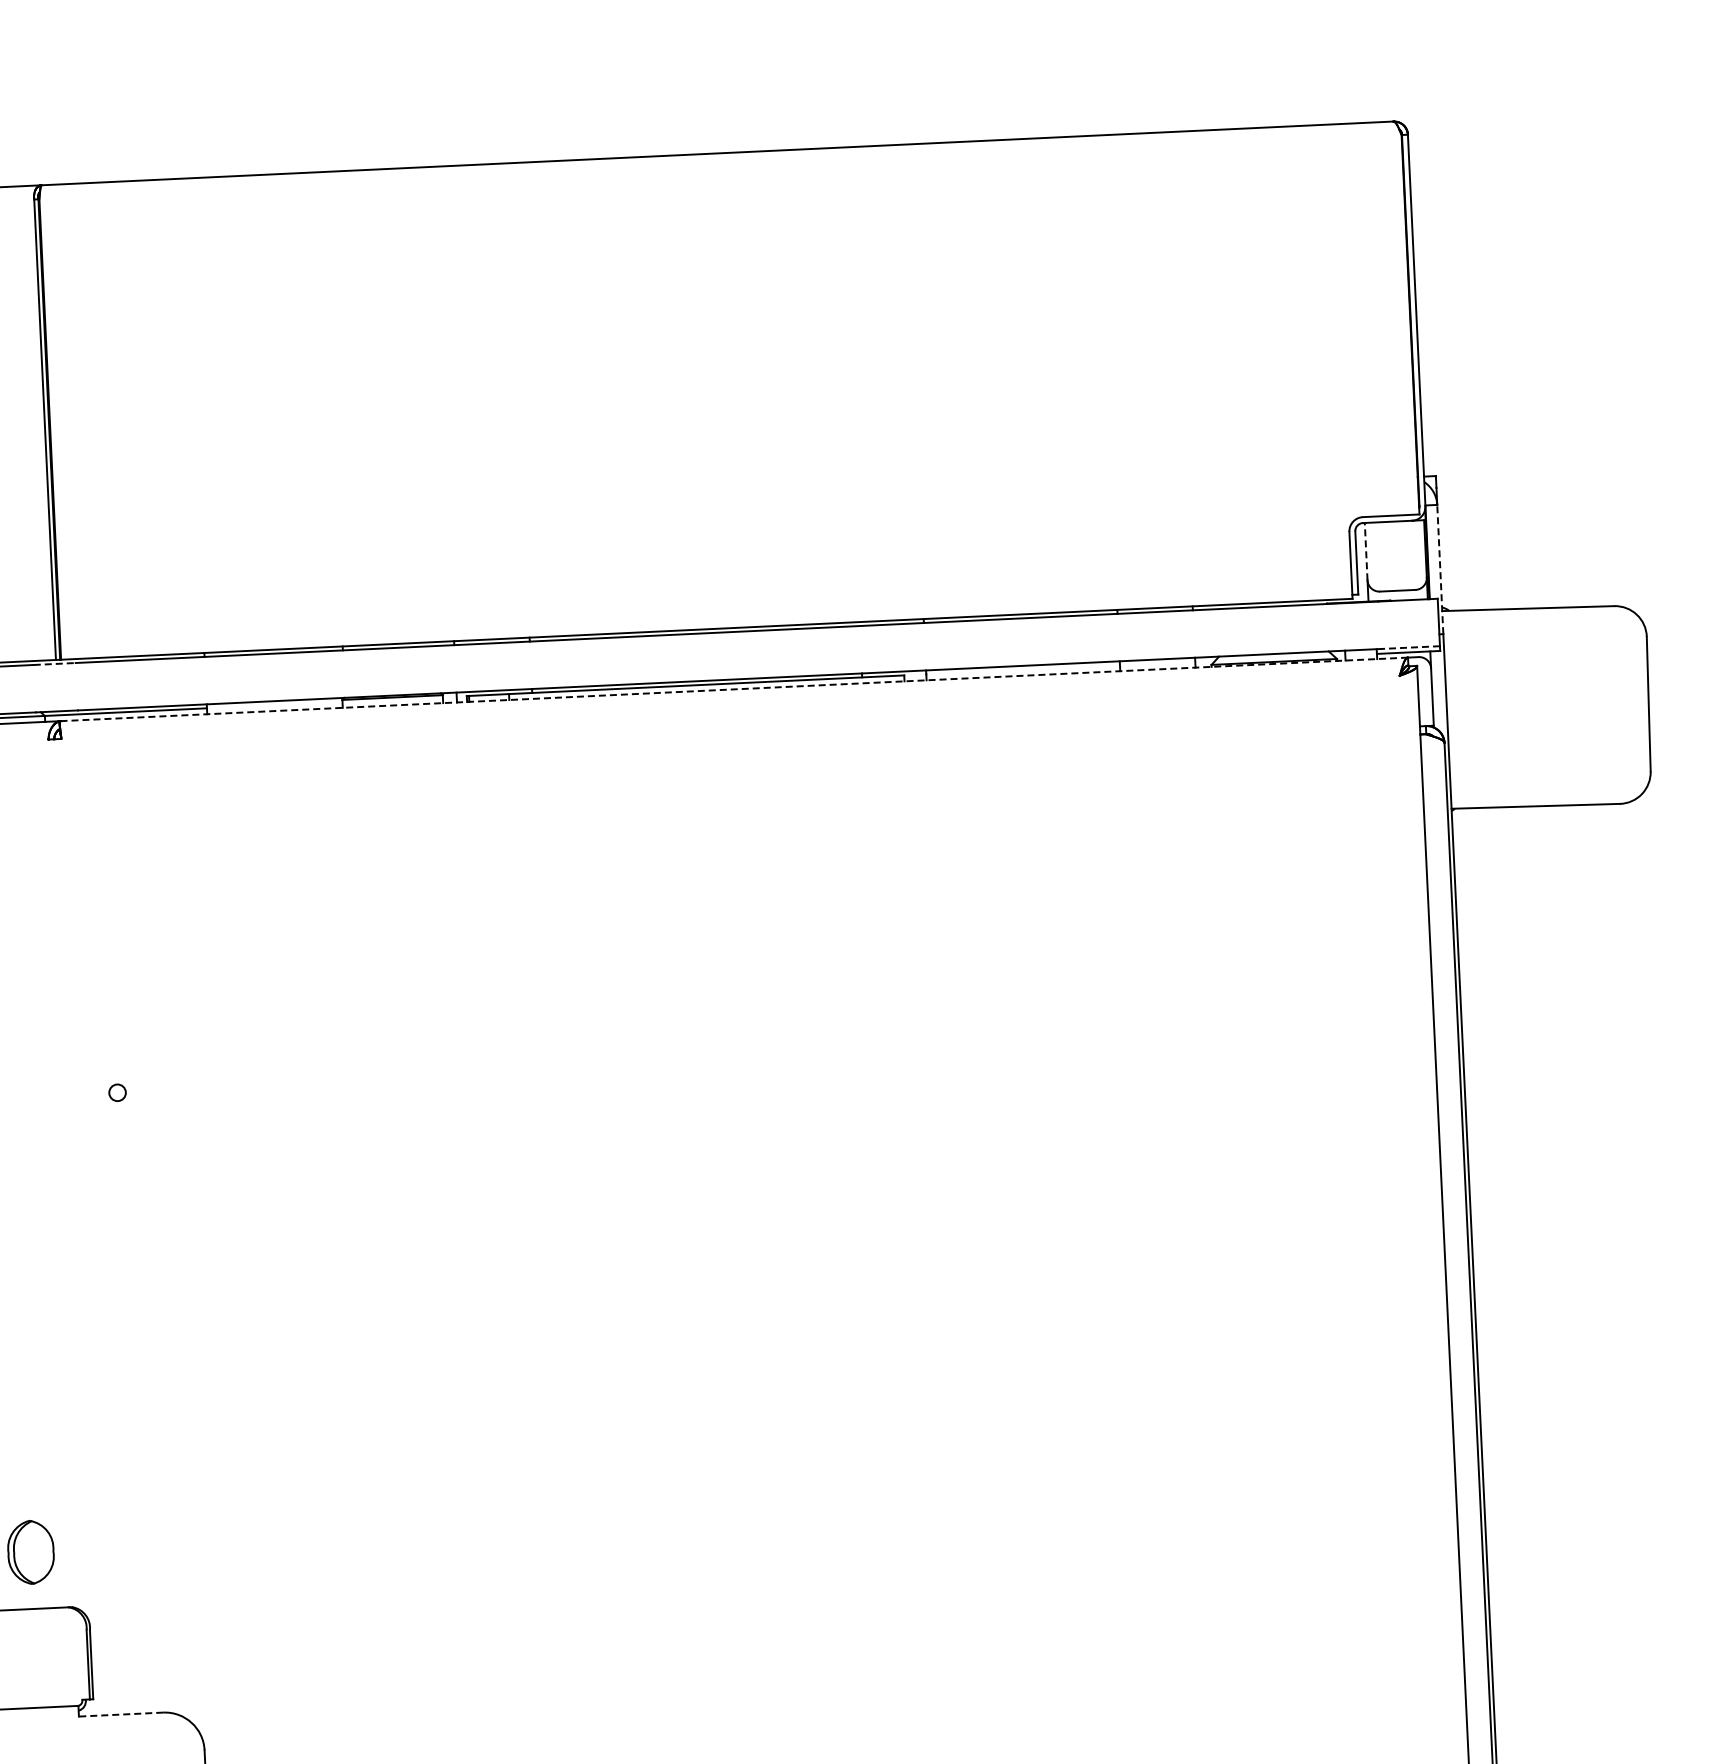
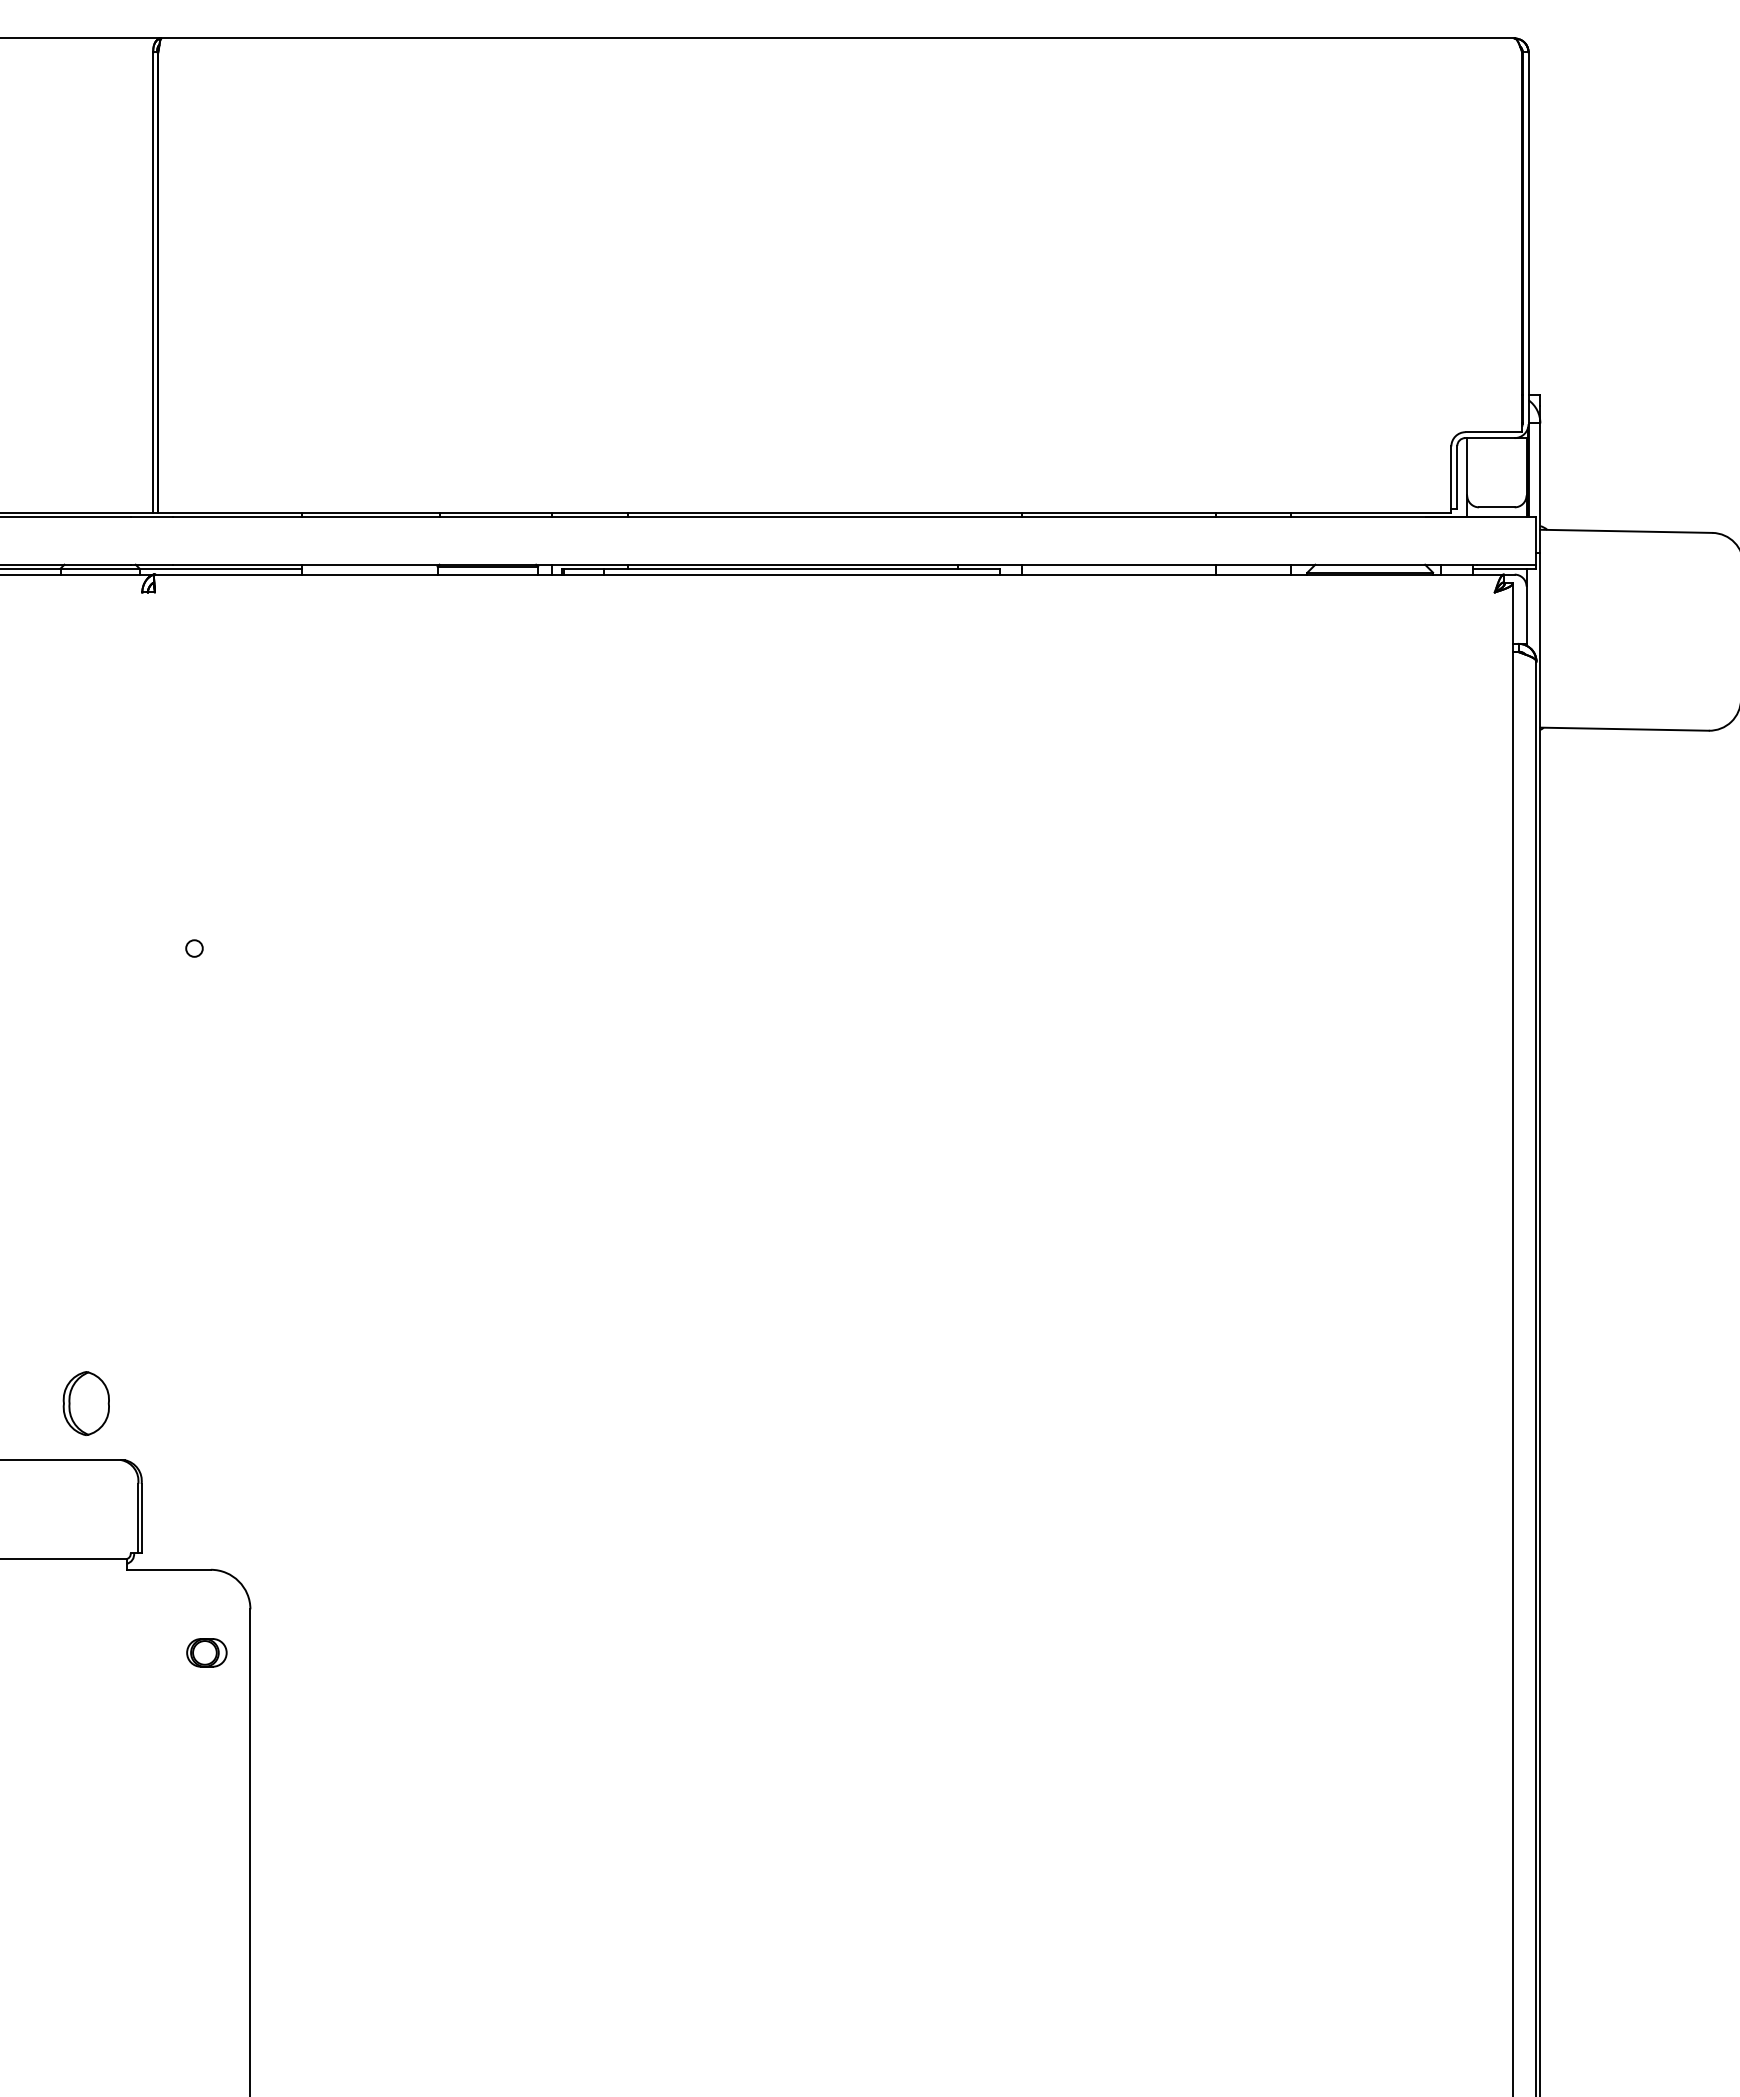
line: (1366, 551) -> (1467, 466), dashed -> solid
line: (1440, 569) -> (1540, 488), dashed -> solid
line: (1410, 647) -> (1506, 564), dashed -> solid
line: (54, 664) -> (151, 517), dashed -> solid
line: (734, 689) -> (829, 574), dashed -> solid
line: (120, 1714) -> (168, 1569), dashed -> solid

